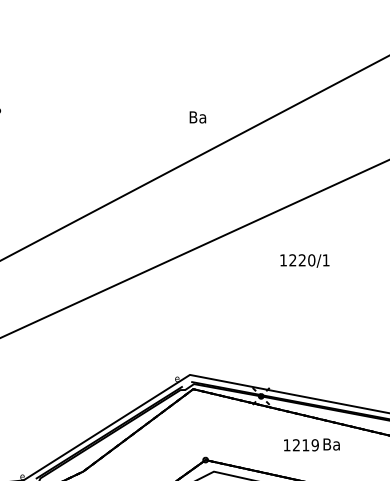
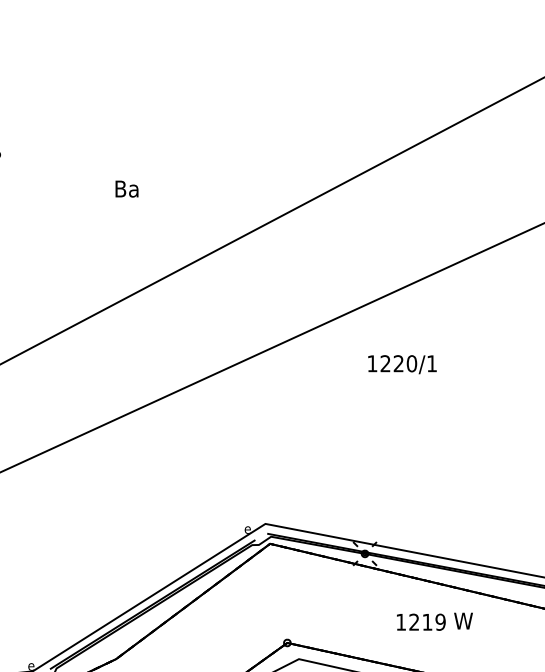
text: (197, 117) -> (126, 189), moved
text: (304, 260) -> (401, 363), moved
text: (331, 444) -> (463, 621), Ba -> W

